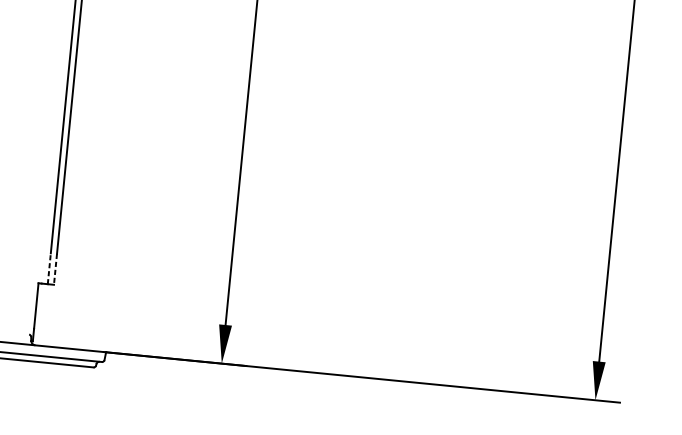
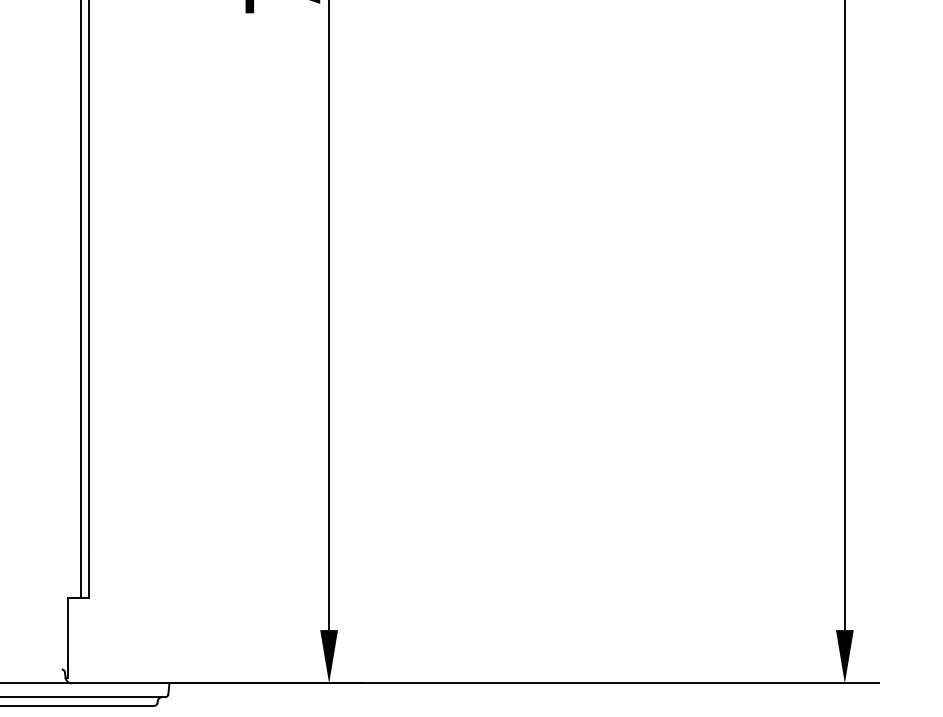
line: (49, 268) -> (80, 576), dashed -> solid
line: (55, 269) -> (89, 577), dashed -> solid

